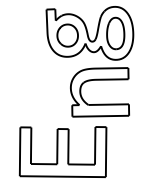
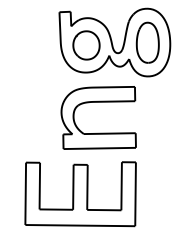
part: (99, 80) -> (98, 102), moved

